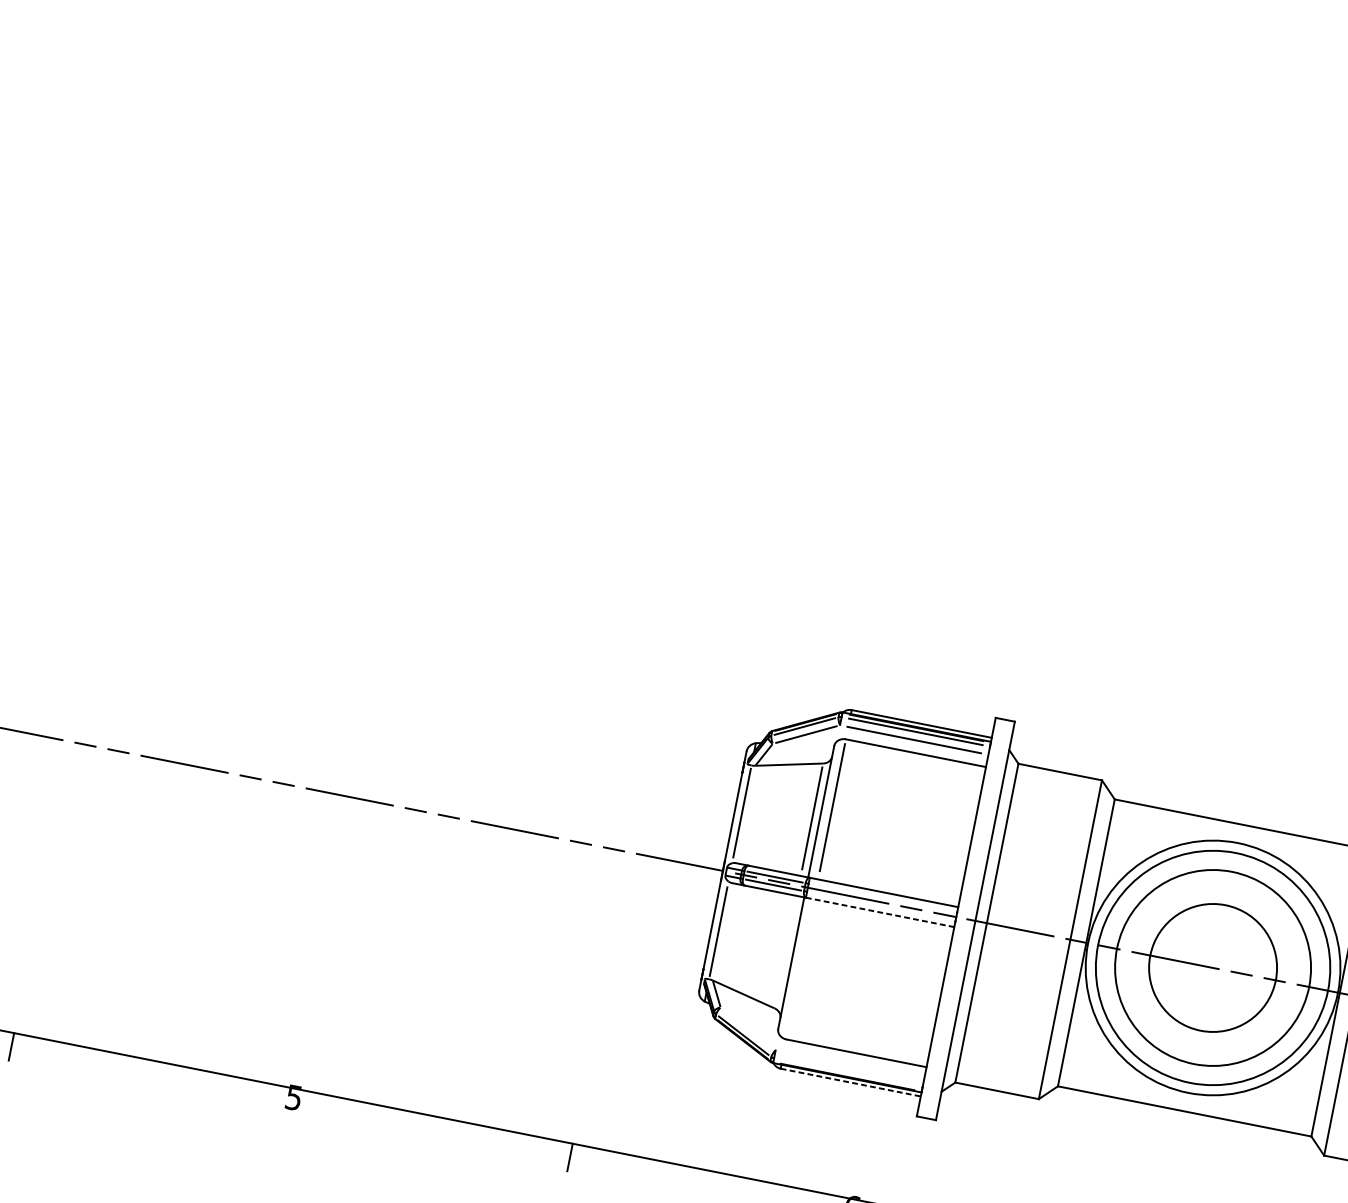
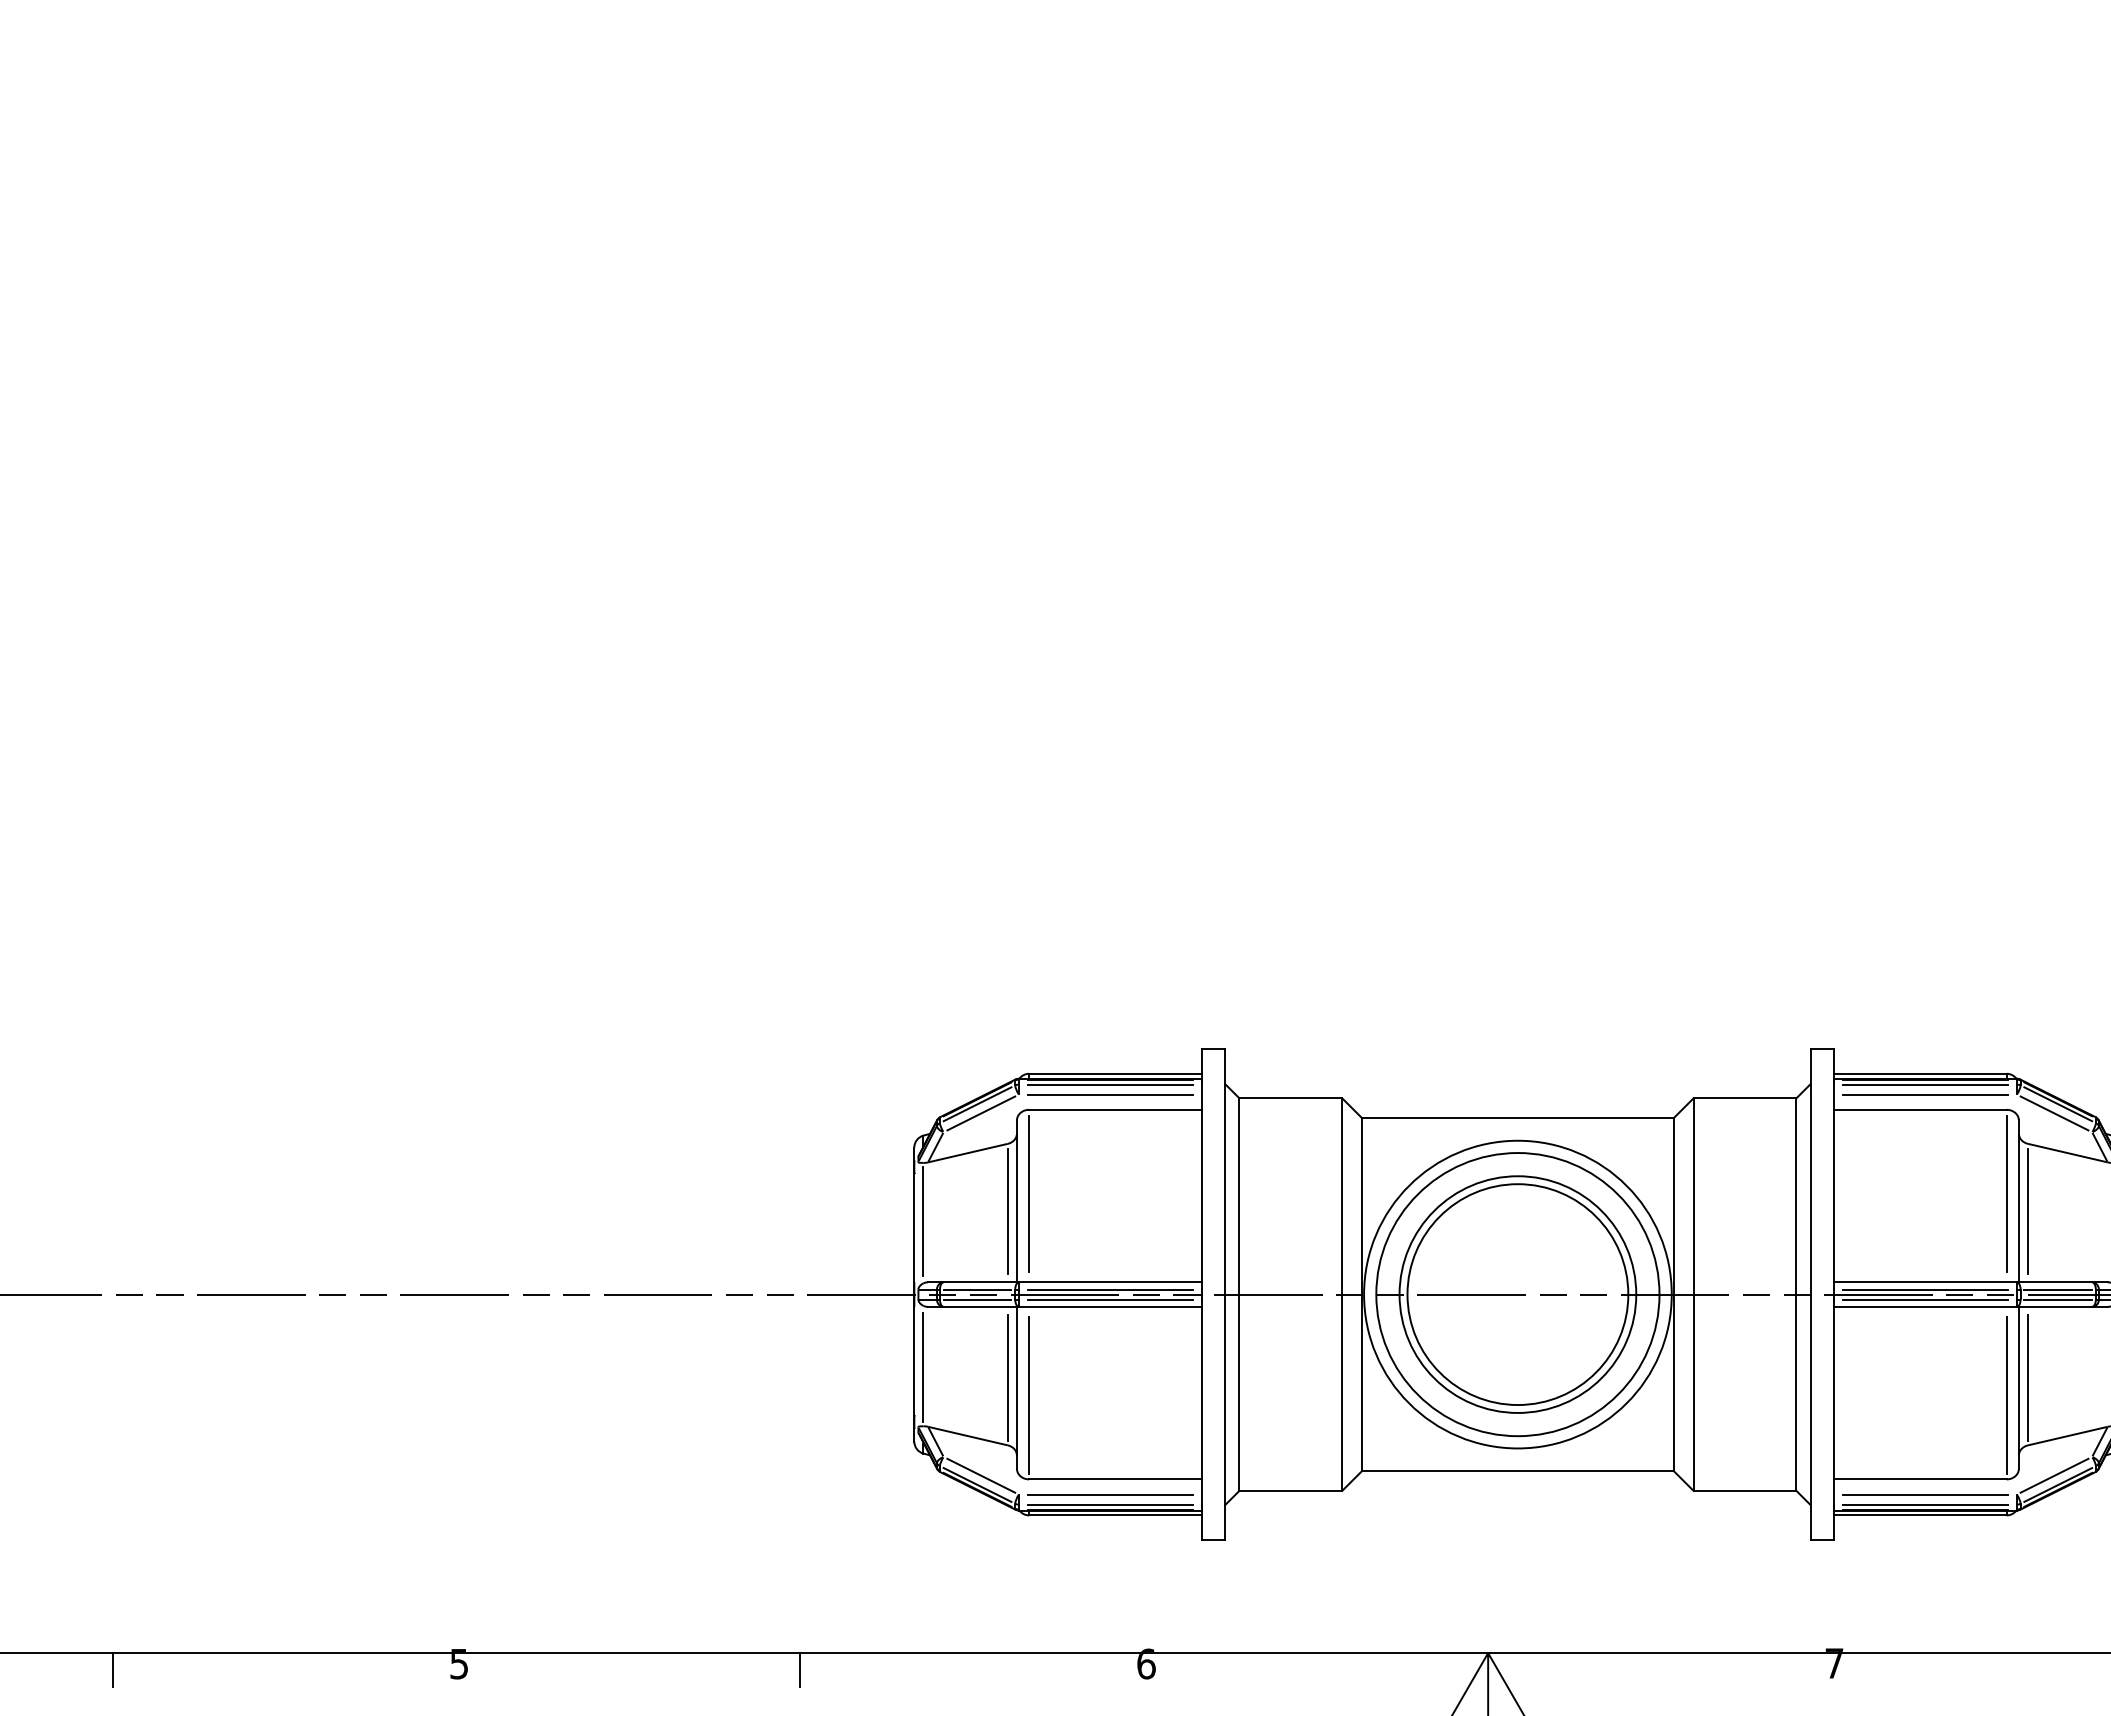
line: (883, 898) -> (1110, 1289), added
line: (881, 906) -> (1110, 1299), added
line: (880, 912) -> (1110, 1306), dashed -> solid
line: (785, 953) -> (1007, 1377), added
circle: (1212, 967) -> (1517, 1294), size x1.43
line: (800, 971) -> (1029, 1395), added
line: (748, 1028) -> (981, 1475), added
line: (850, 1064) -> (1110, 1494), added
line: (848, 1072) -> (1110, 1504), added
line: (850, 1082) -> (1115, 1515), dashed -> solid

